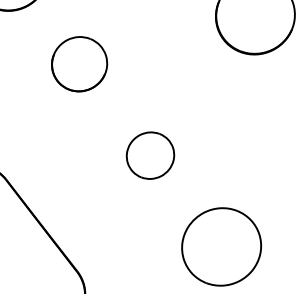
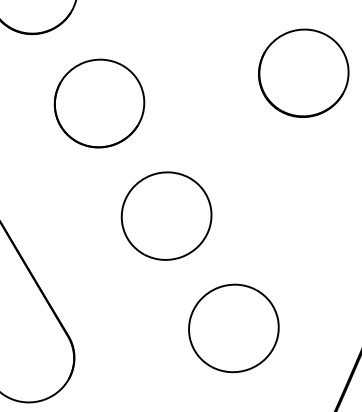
part: (79, 64) -> (99, 103), size x1.43
part: (150, 155) -> (166, 215), size x1.67

